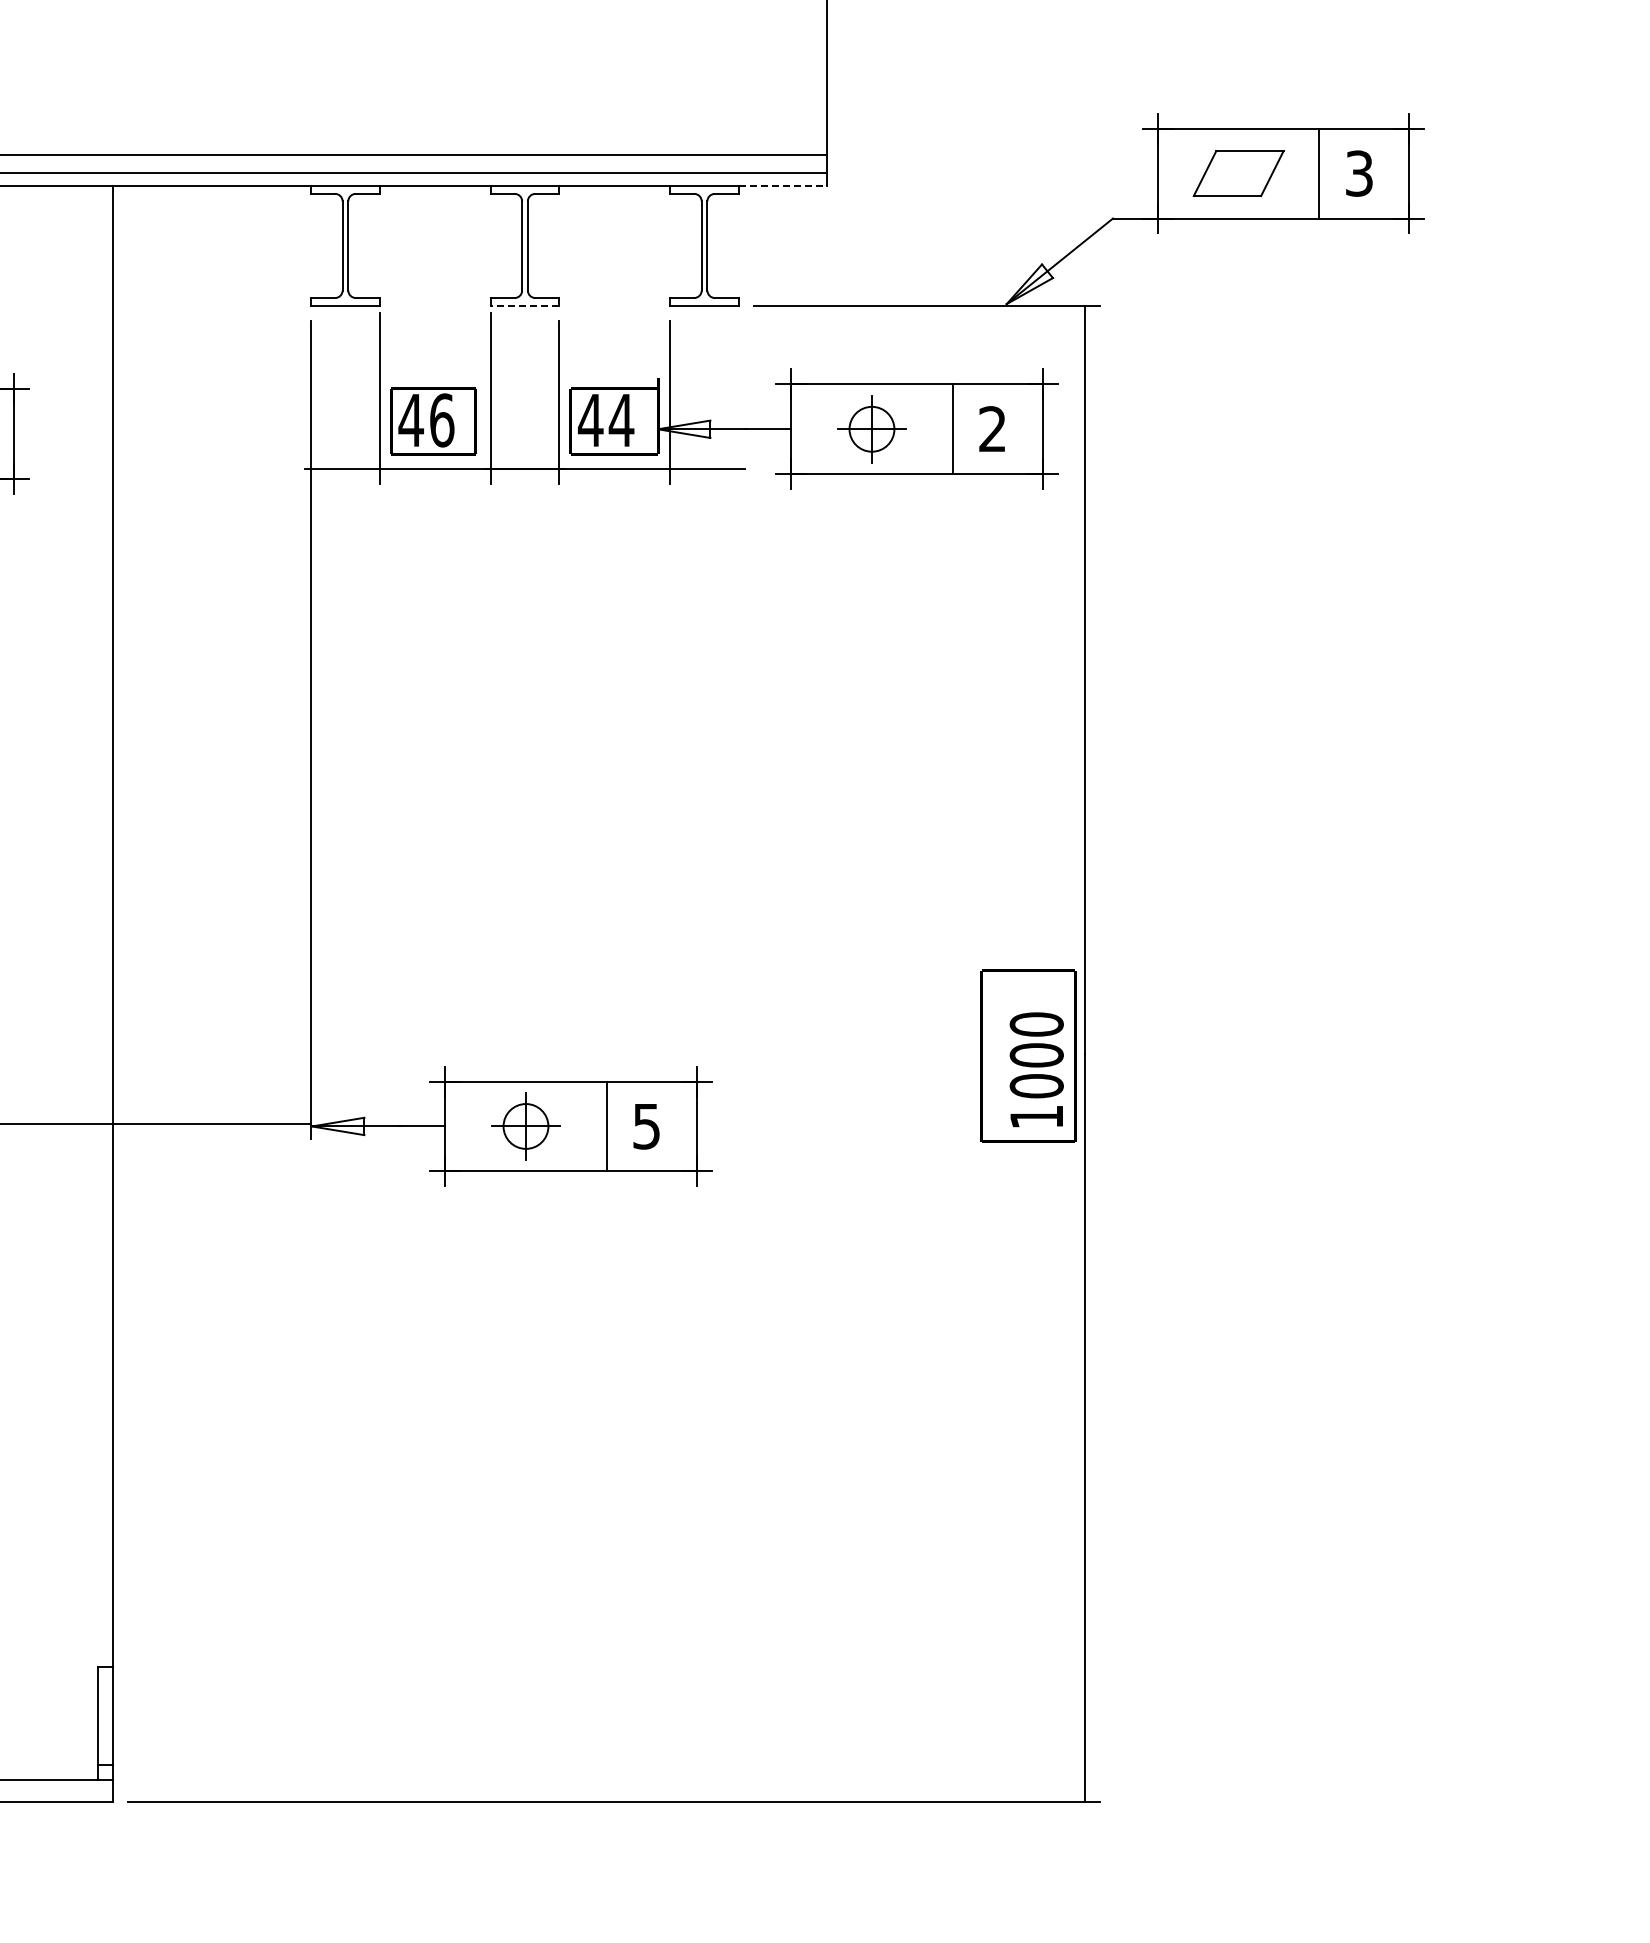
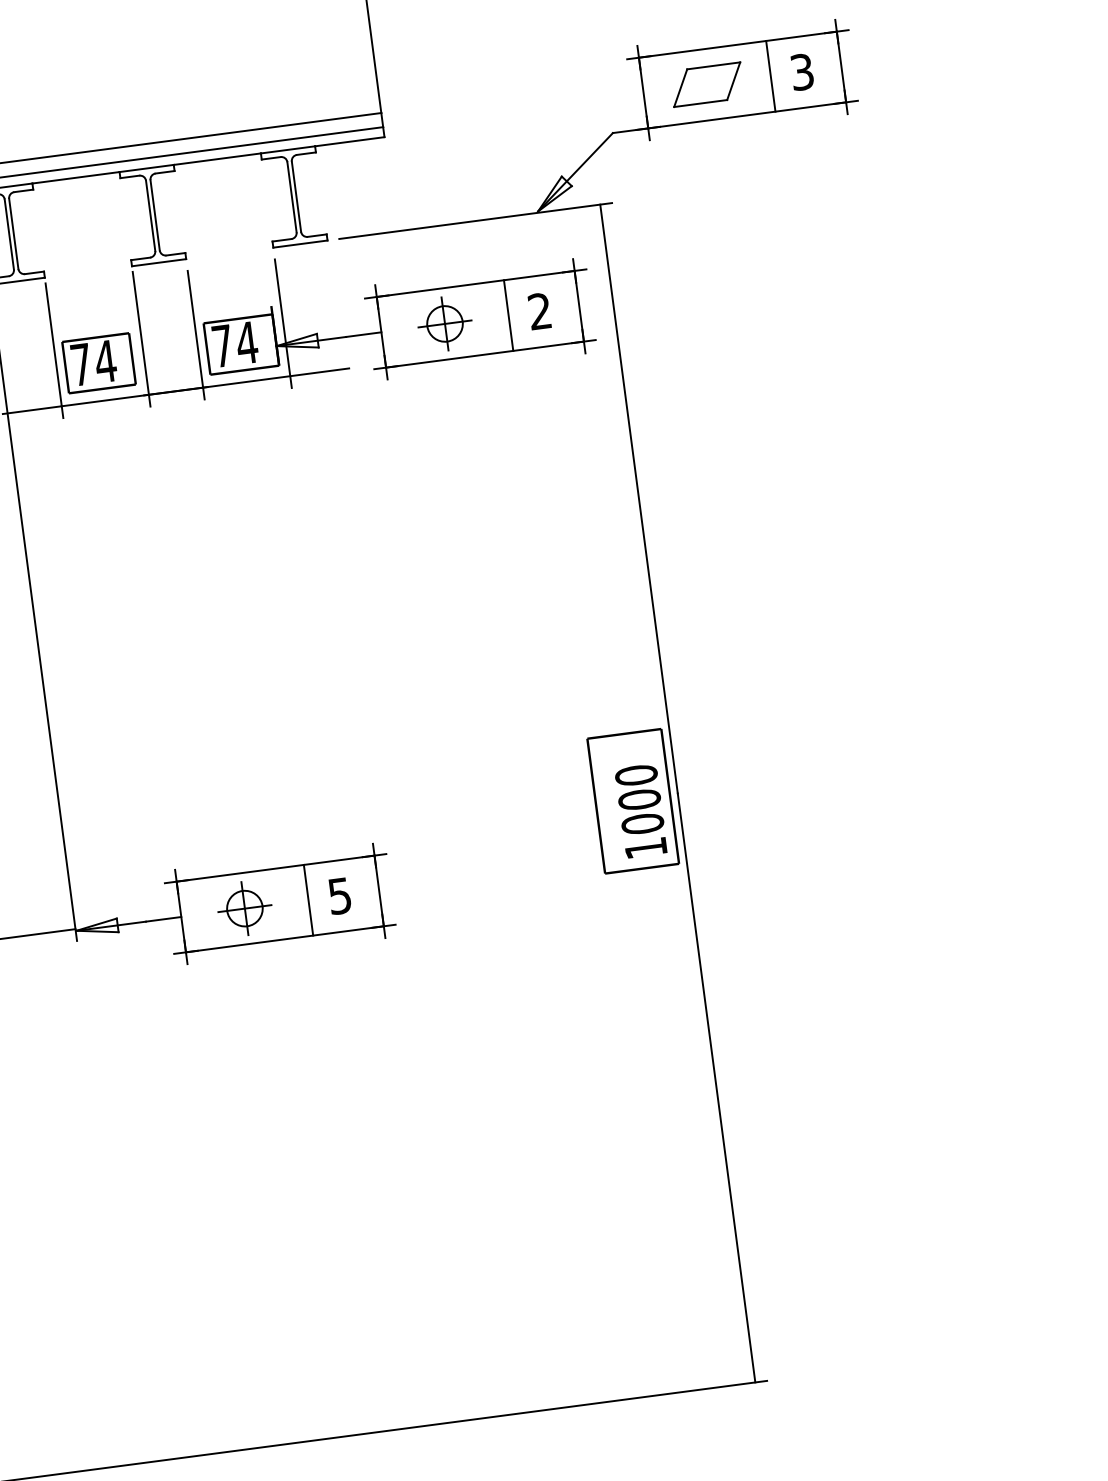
line: (783, 186) -> (350, 141), dashed -> solid
line: (524, 305) -> (158, 262), dashed -> solid
text: (426, 420) -> (93, 363), 46 -> 74
text: (590, 420) -> (222, 346), 44 -> 74

